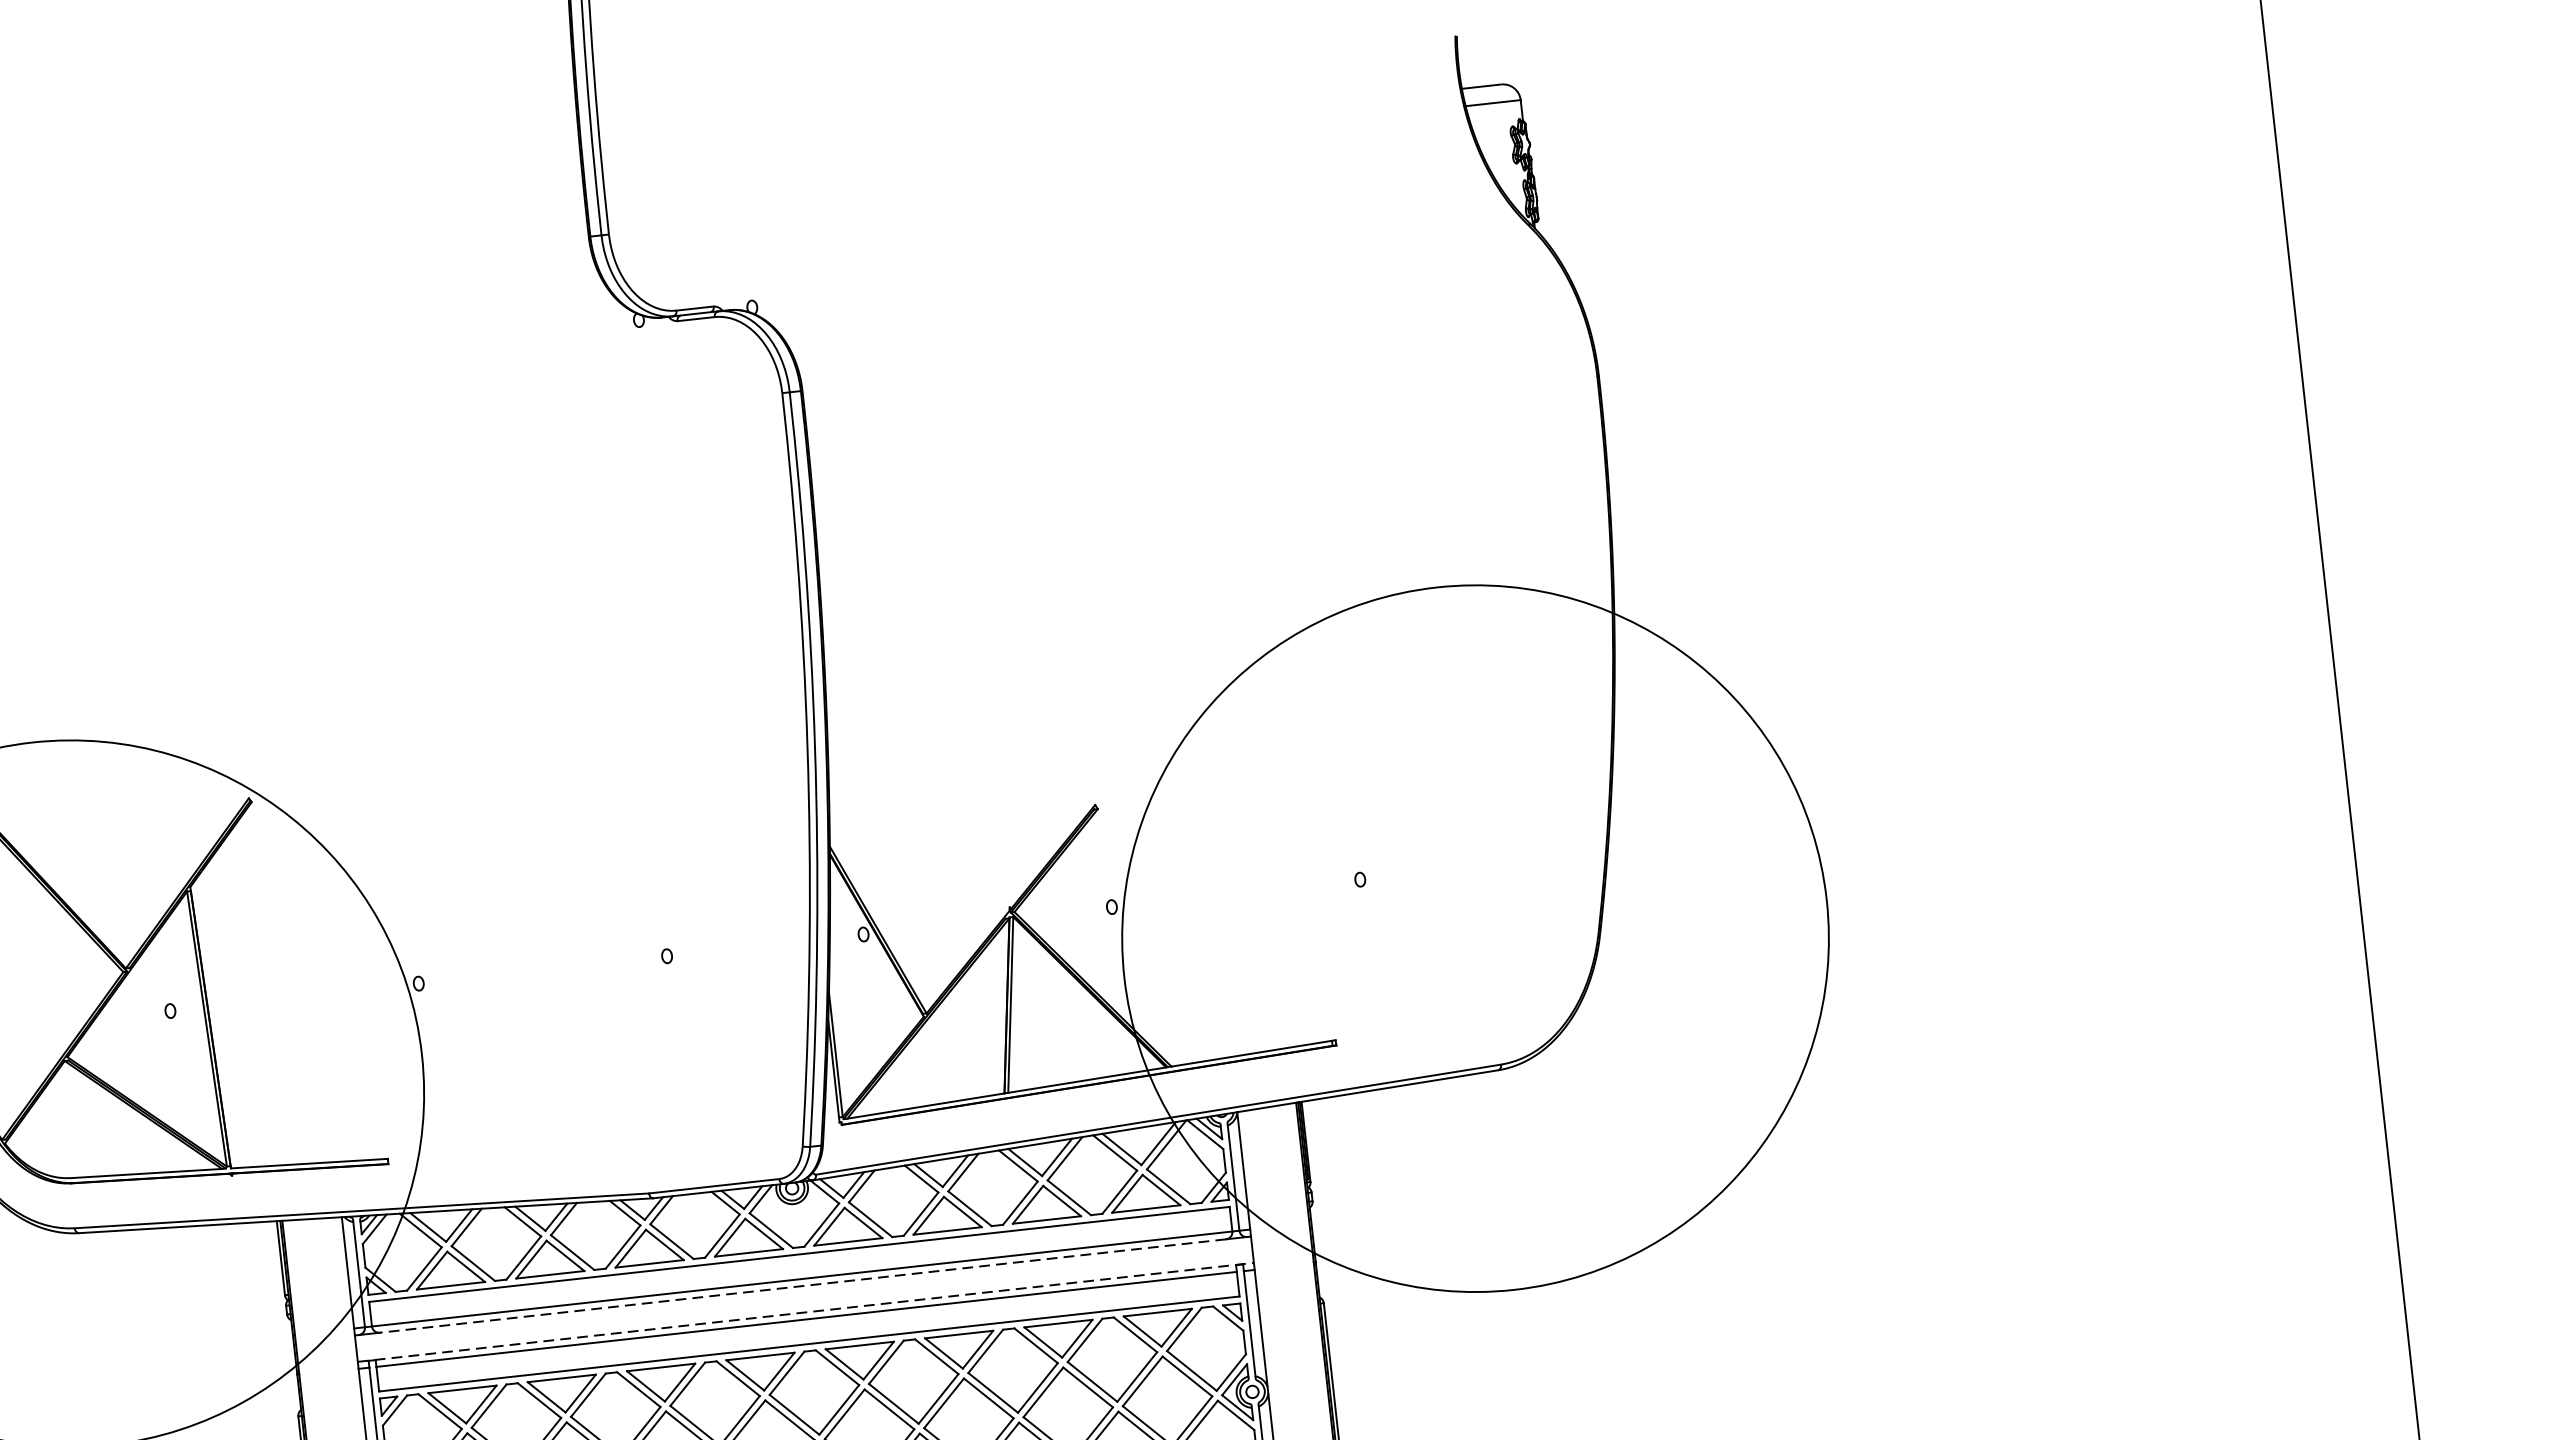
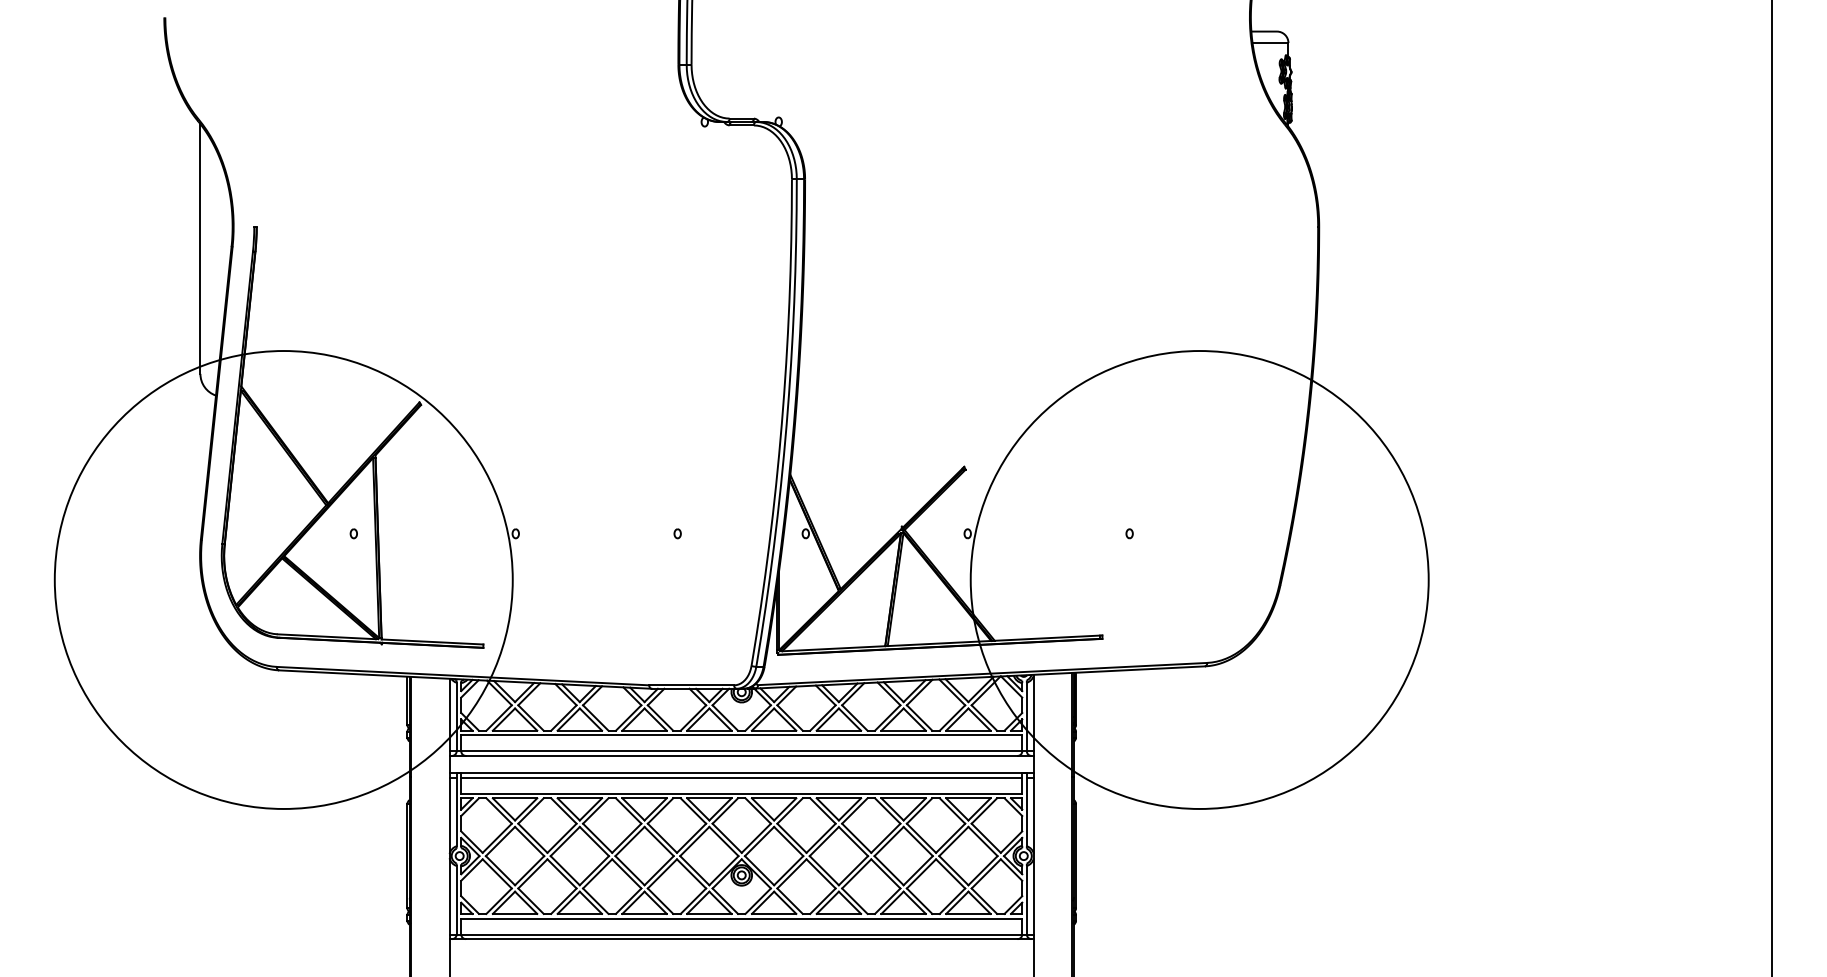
line: (802, 1285) -> (741, 755), dashed -> solid
line: (807, 1312) -> (742, 773), dashed -> solid

